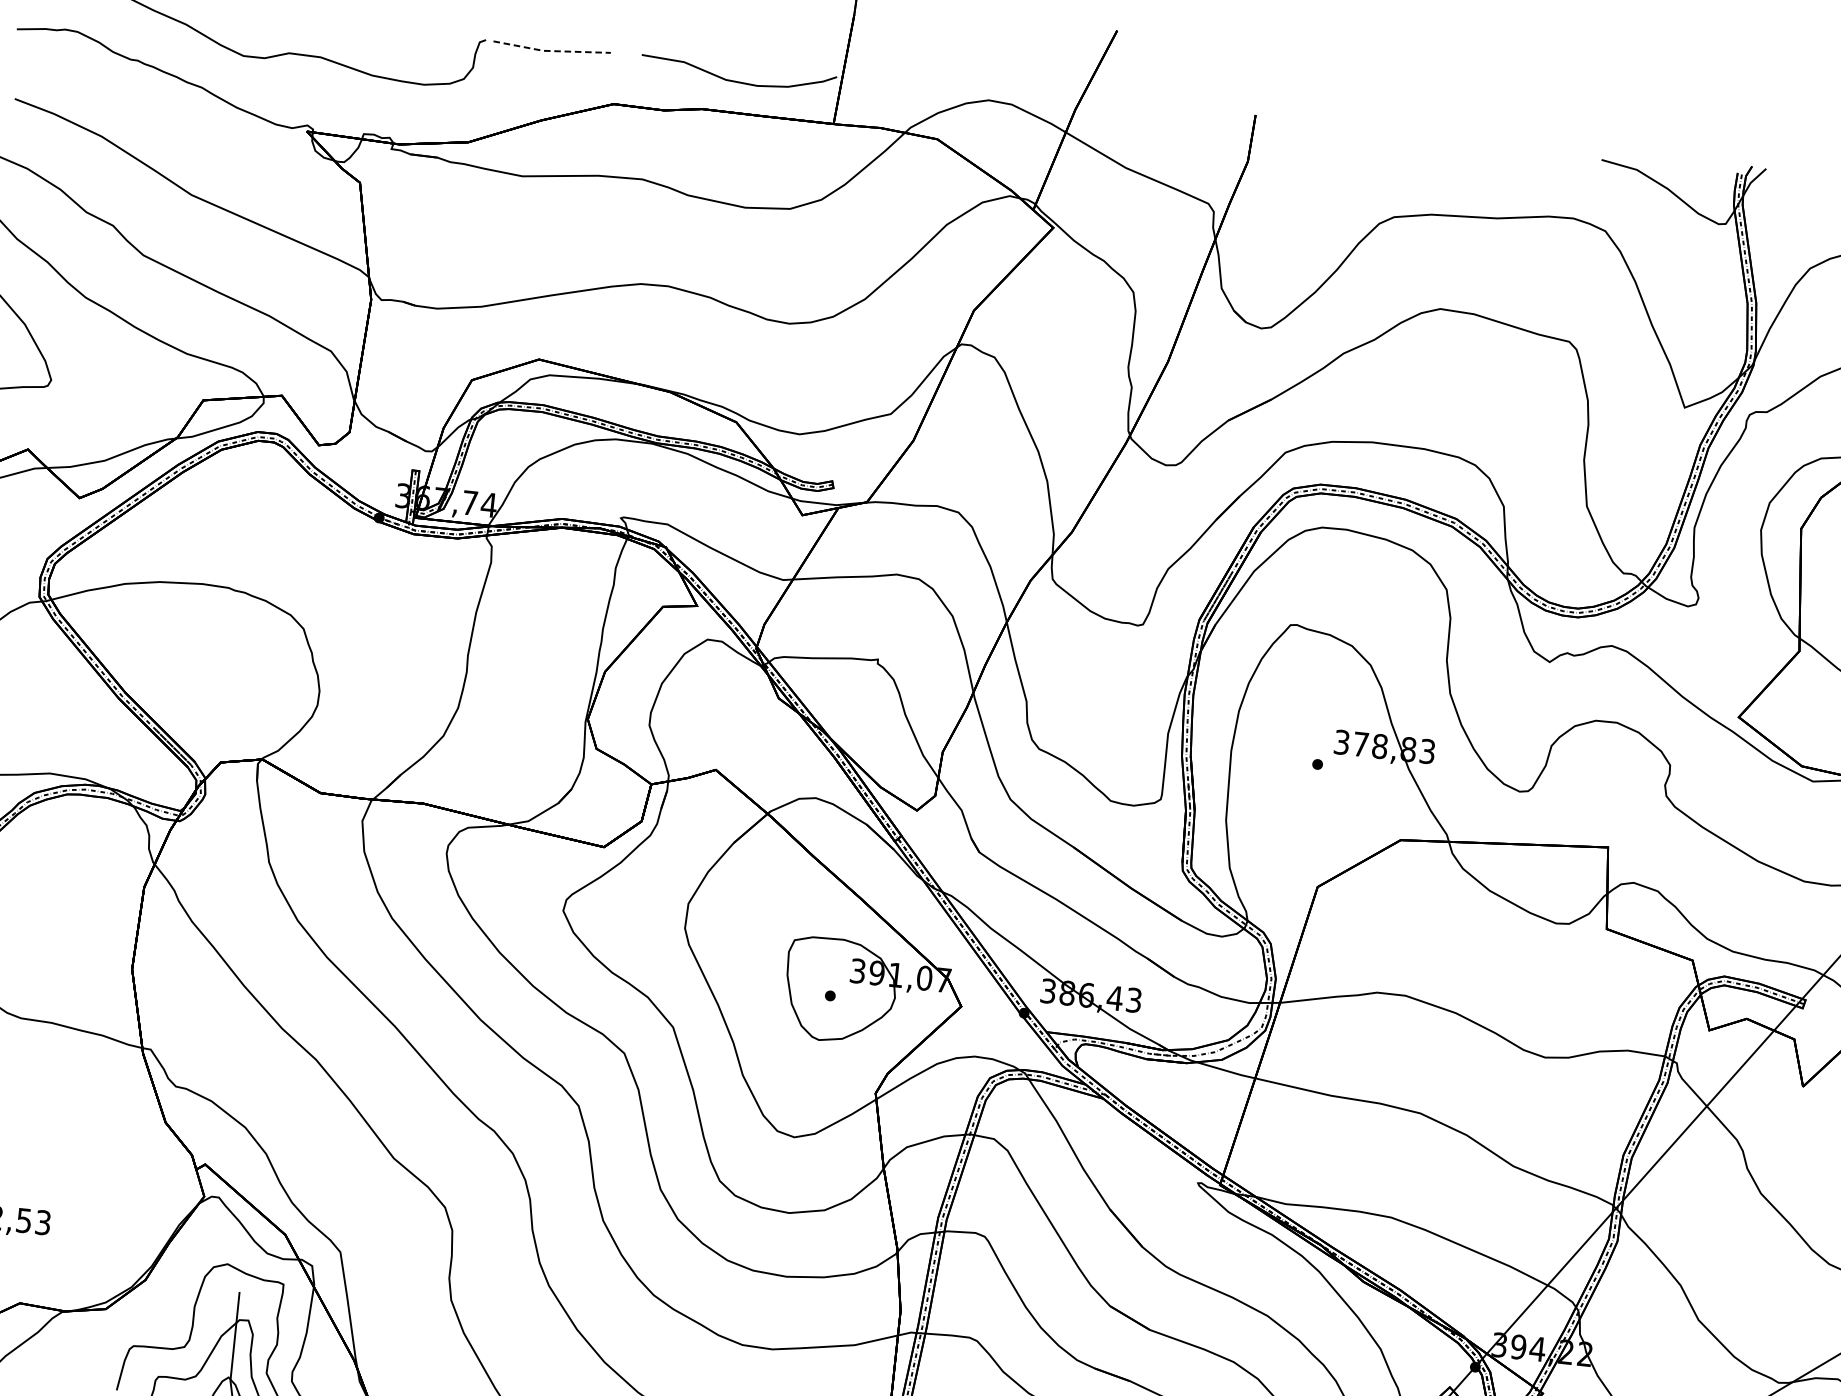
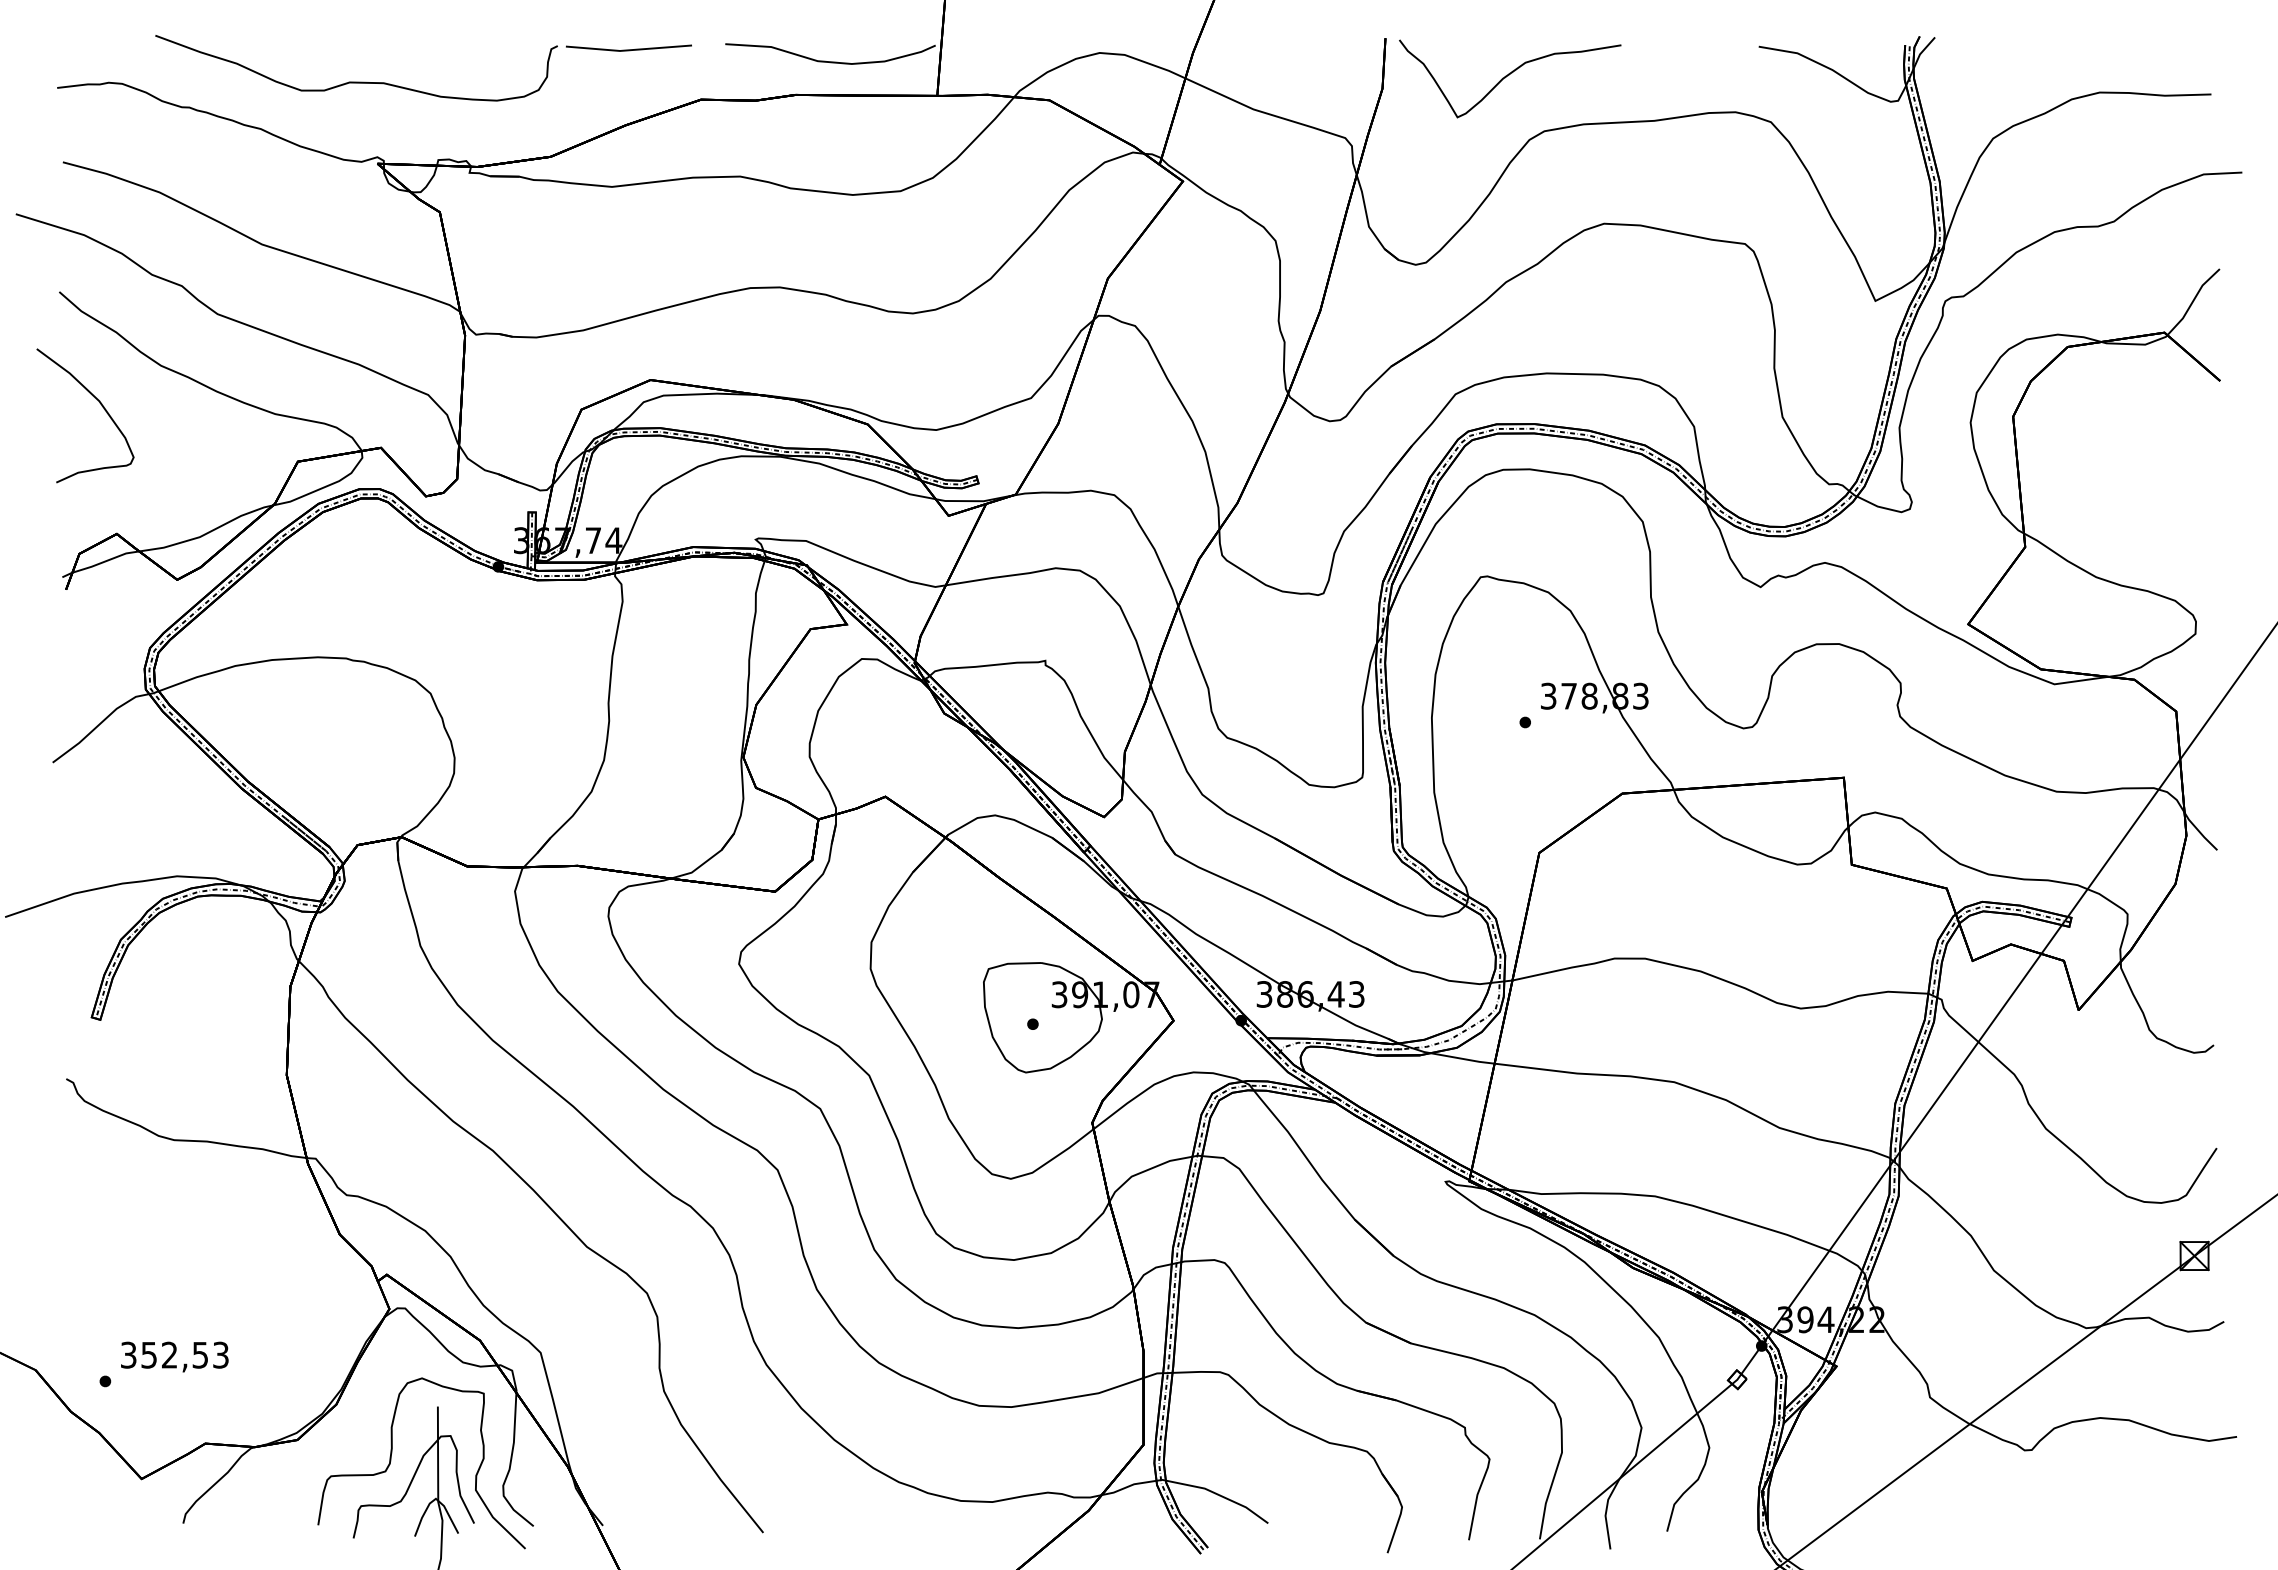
line: (551, 51) -> (628, 50), dashed -> solid
curve: (1367, 161) -> (1509, 75), added

